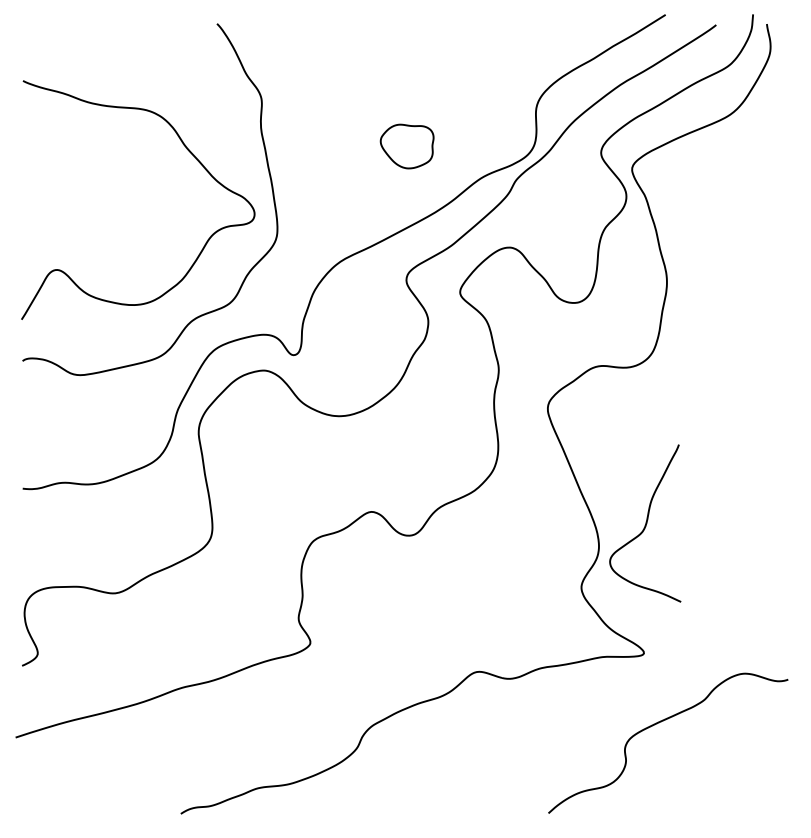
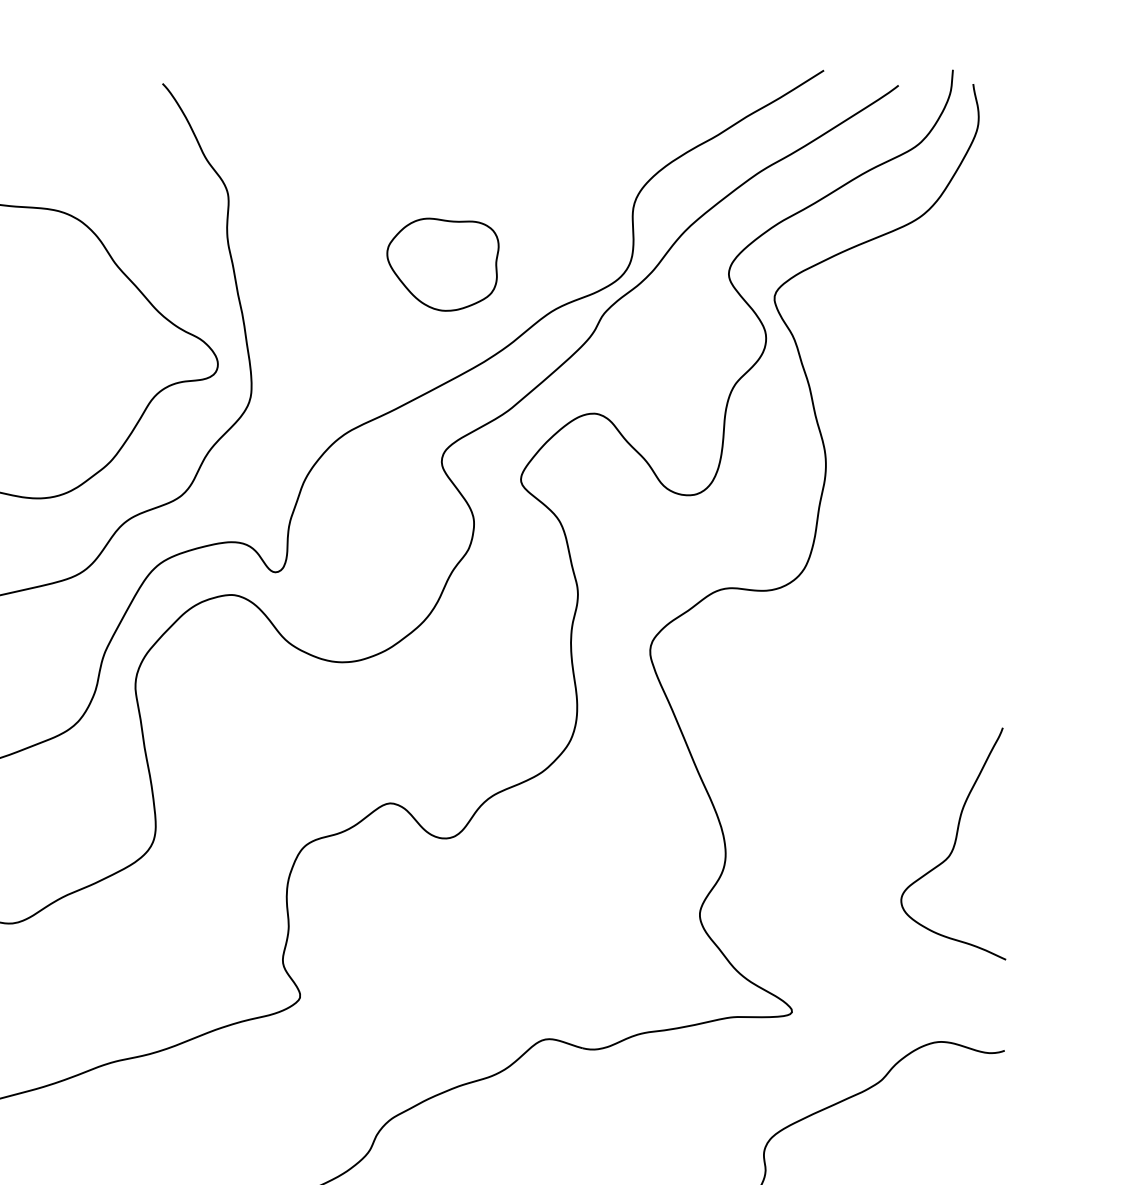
part: (406, 146) -> (441, 264), size x1.43
curve: (645, 523) -> (953, 844), moved

